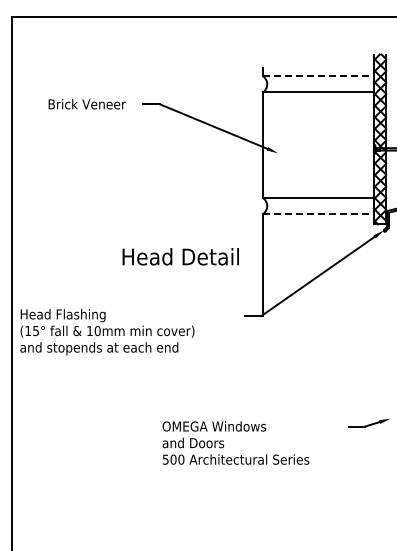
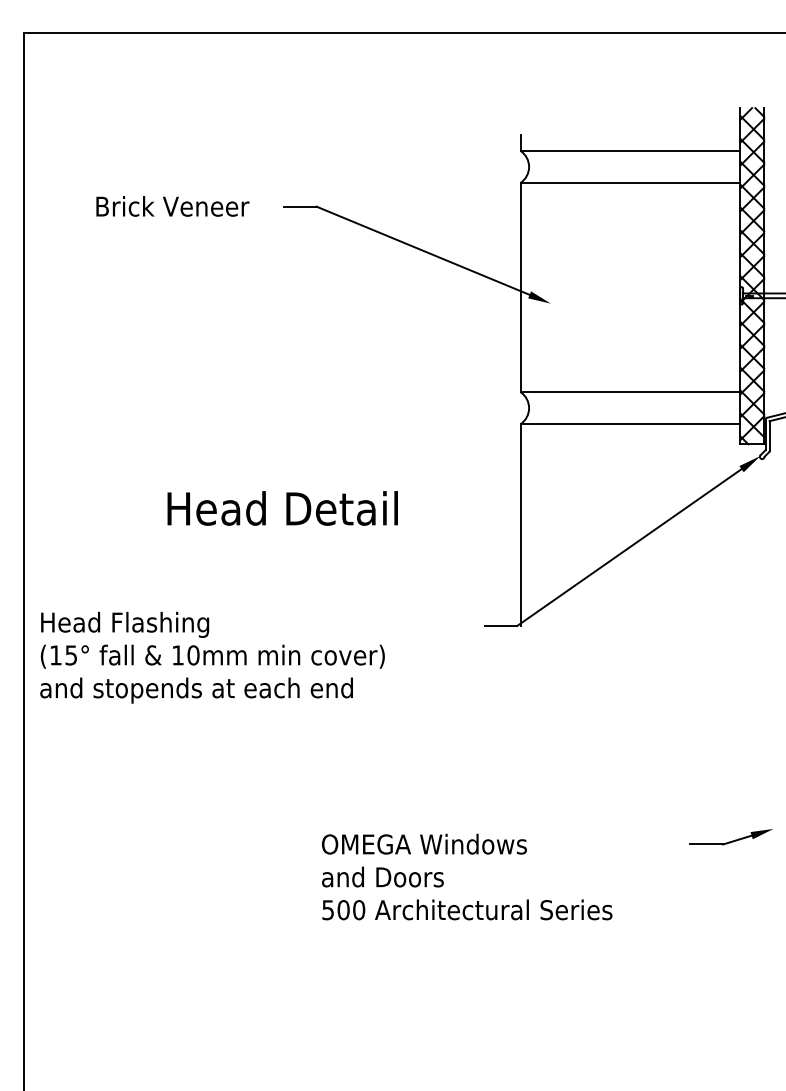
line: (318, 76) -> (630, 151), dashed -> solid
line: (318, 214) -> (630, 424), dashed -> solid
text: (180, 256) -> (282, 507), moved

